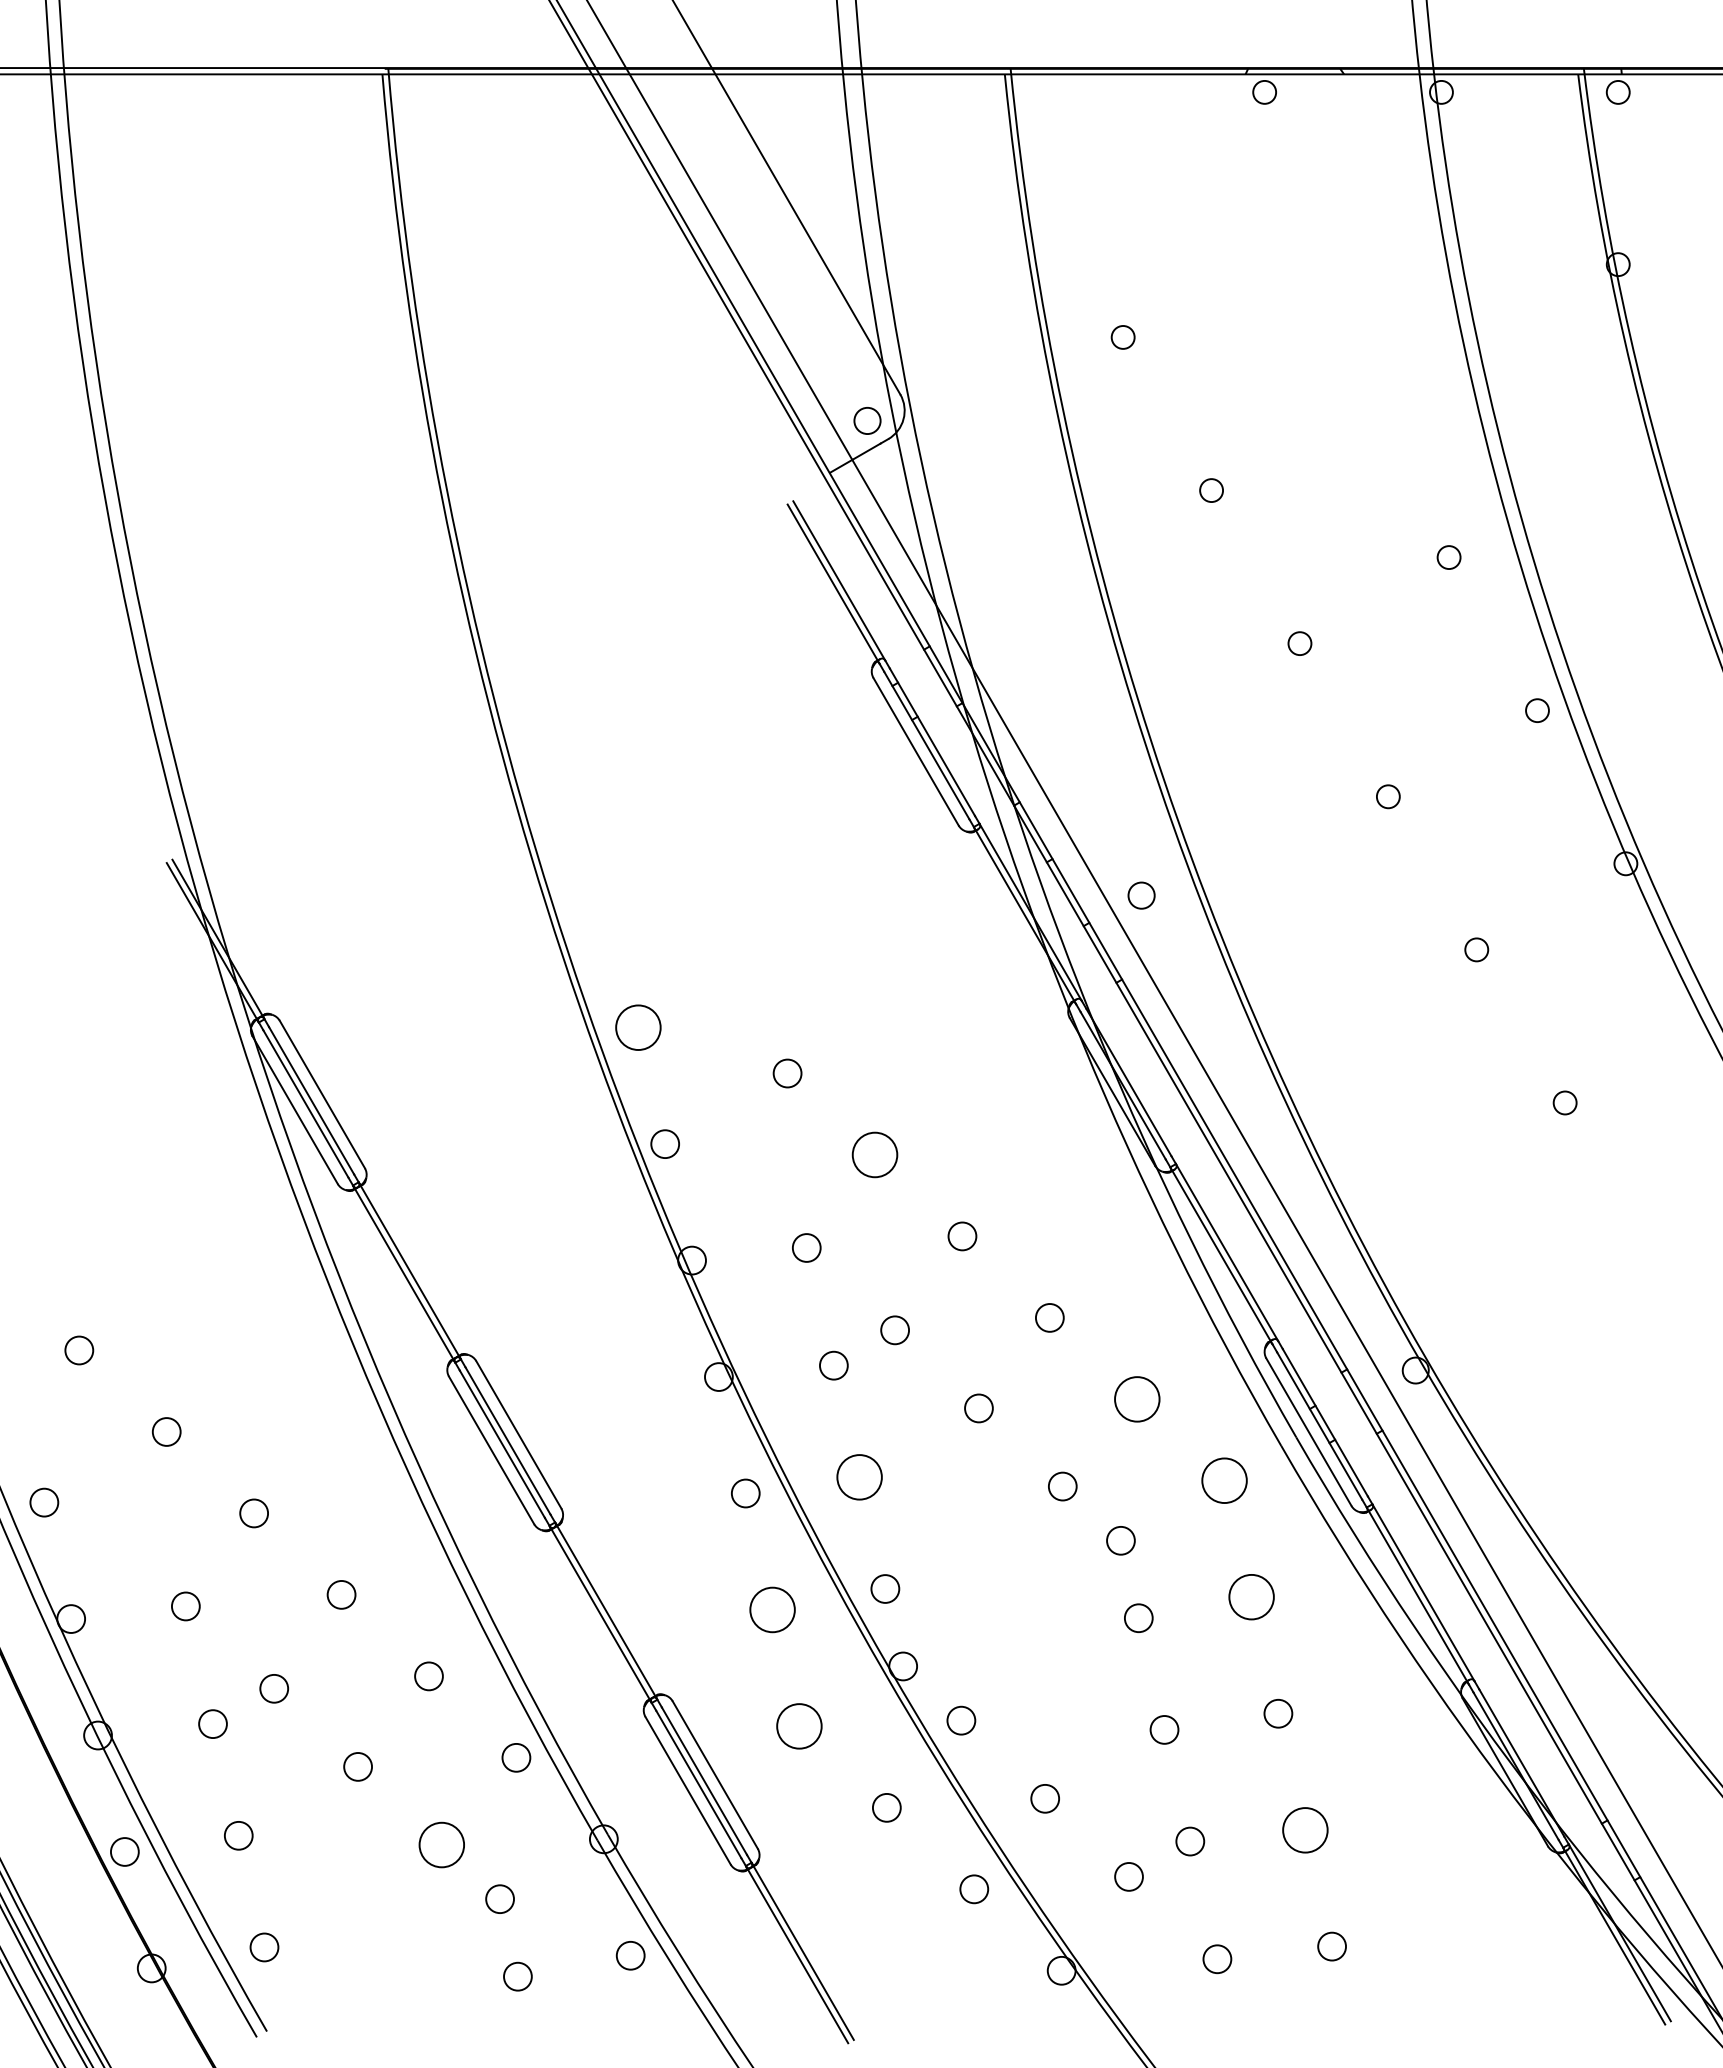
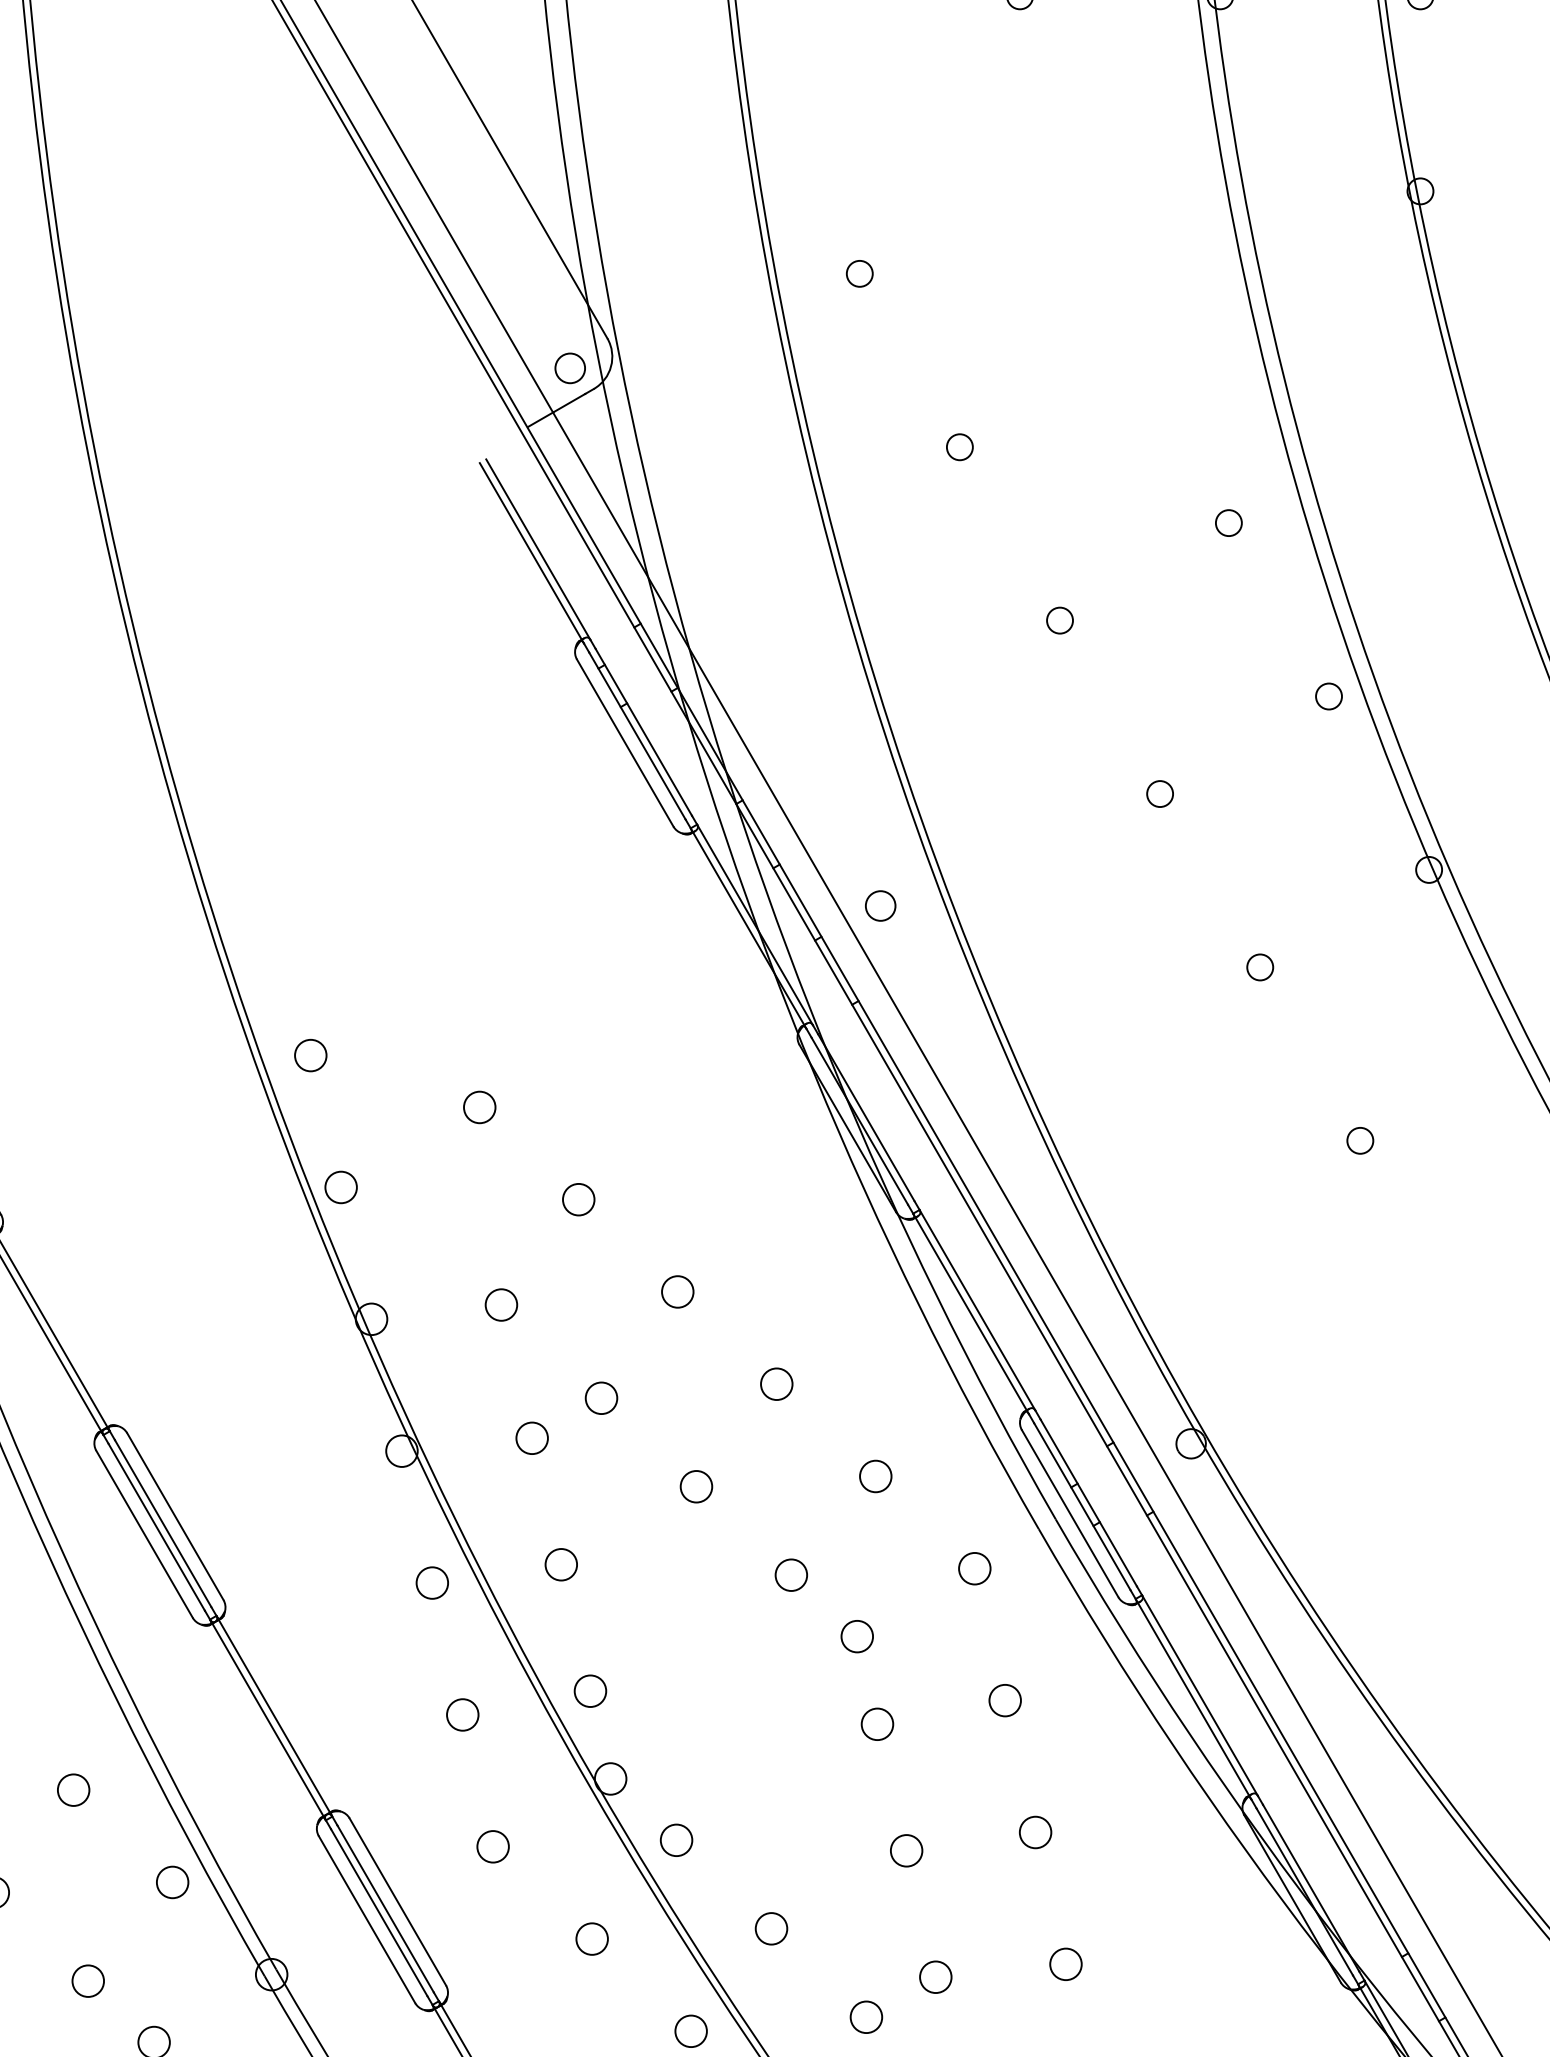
circle: (638, 1027) -> (310, 1055), size x0.62
circle: (874, 1154) -> (578, 1199), size x0.62
circle: (1137, 1399) -> (876, 1476), size x0.62
circle: (859, 1477) -> (561, 1564), size x0.62
circle: (1224, 1480) -> (974, 1568), size x0.62
circle: (1251, 1597) -> (1005, 1700), size x0.62
circle: (772, 1609) -> (462, 1714), size x0.62
circle: (799, 1726) -> (493, 1846), size x0.62
circle: (1304, 1829) -> (1065, 1963), size x0.62
circle: (441, 1844) -> (87, 1980), size x0.62

